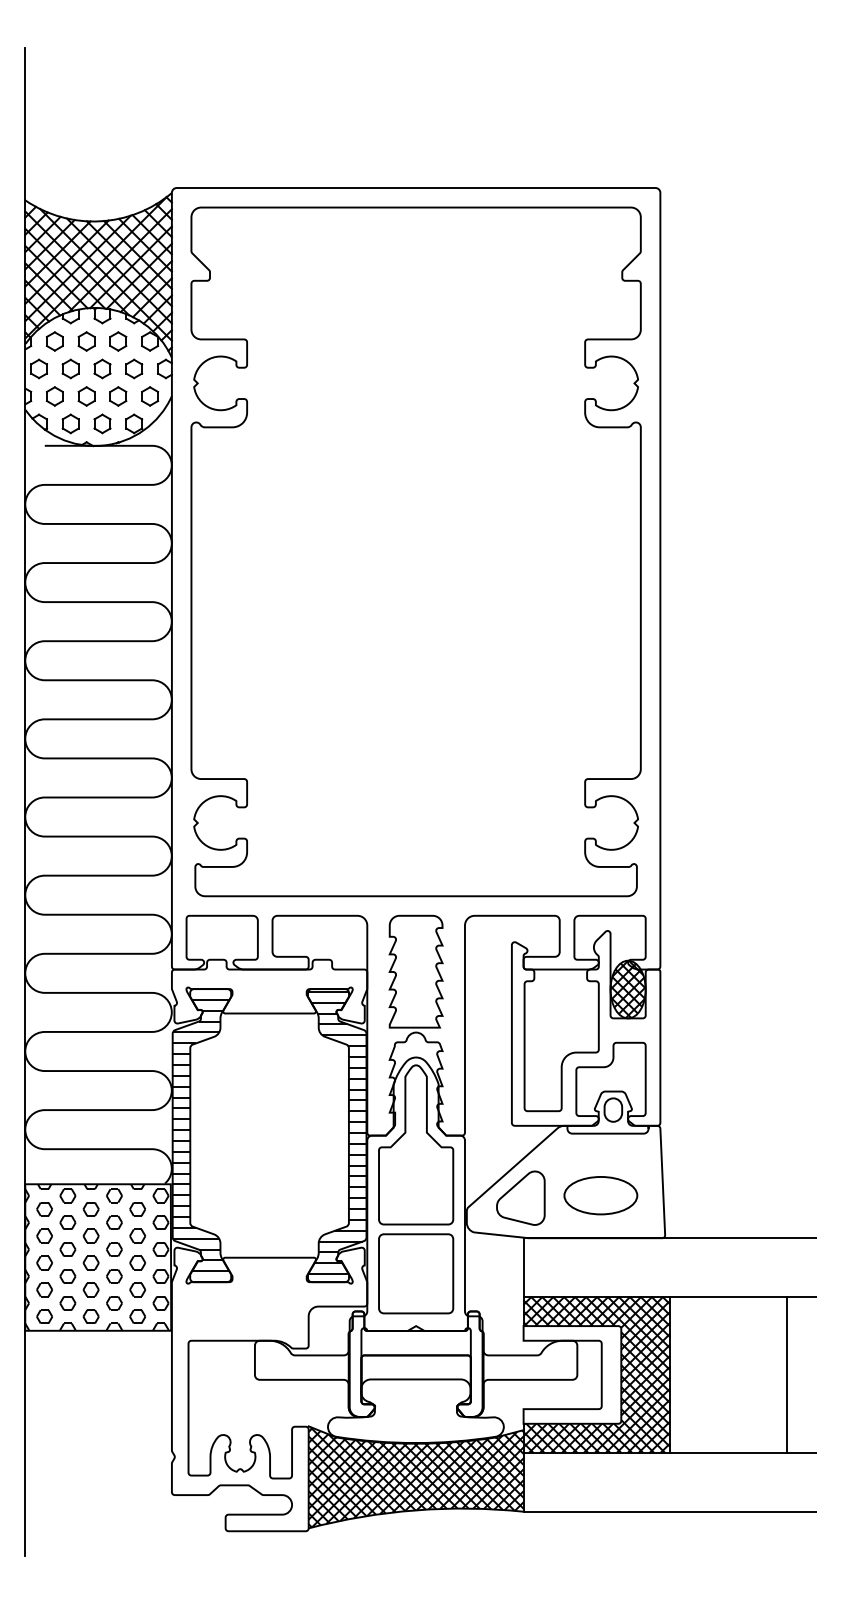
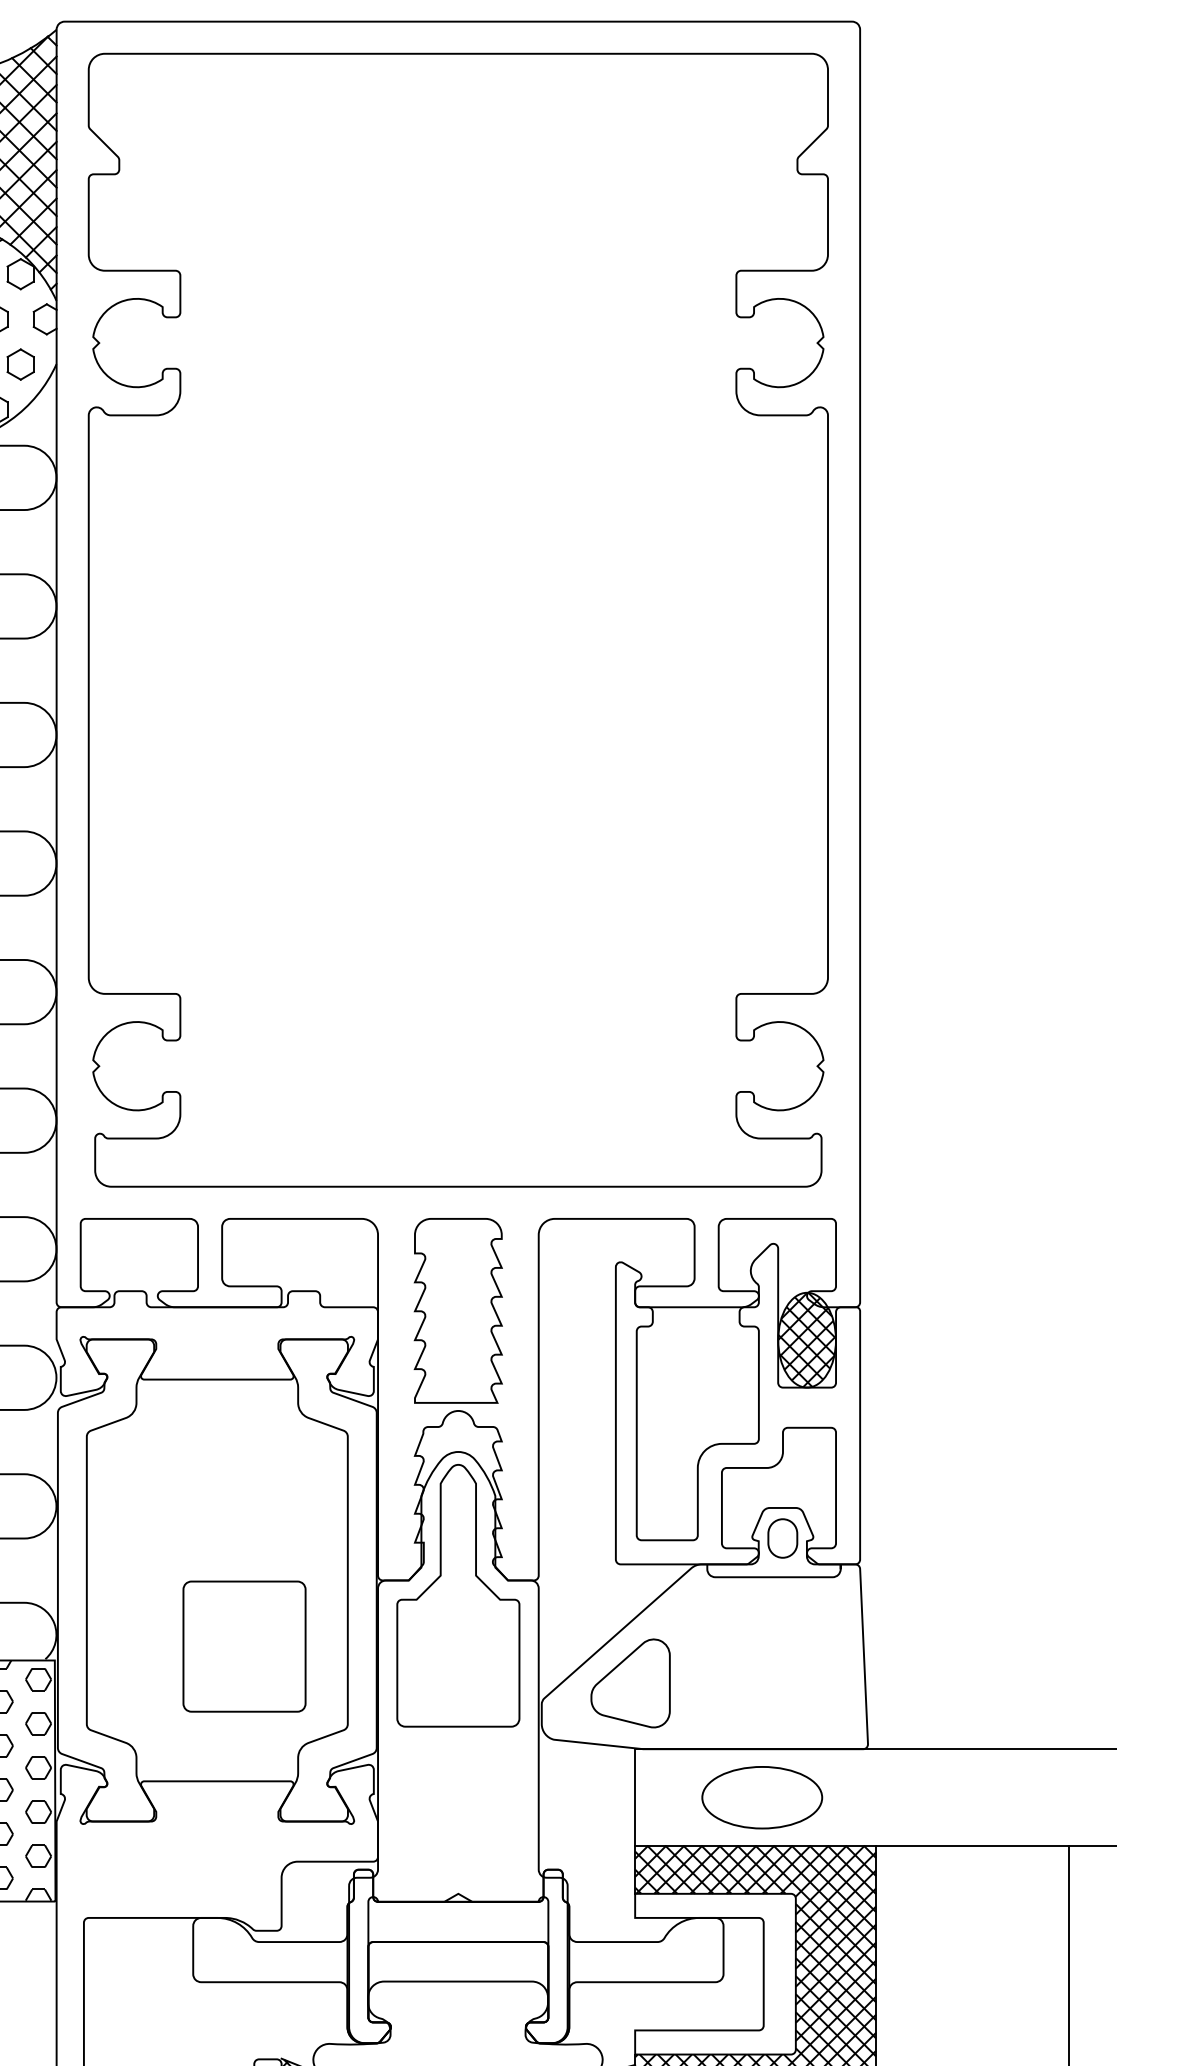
hatch: (337, 1132) -> (329, 1575), removed
hatch: (200, 1140) -> (103, 1588), removed
part: (600, 1195) -> (761, 1797), moved
part: (416, 1273) -> (245, 1646), moved

